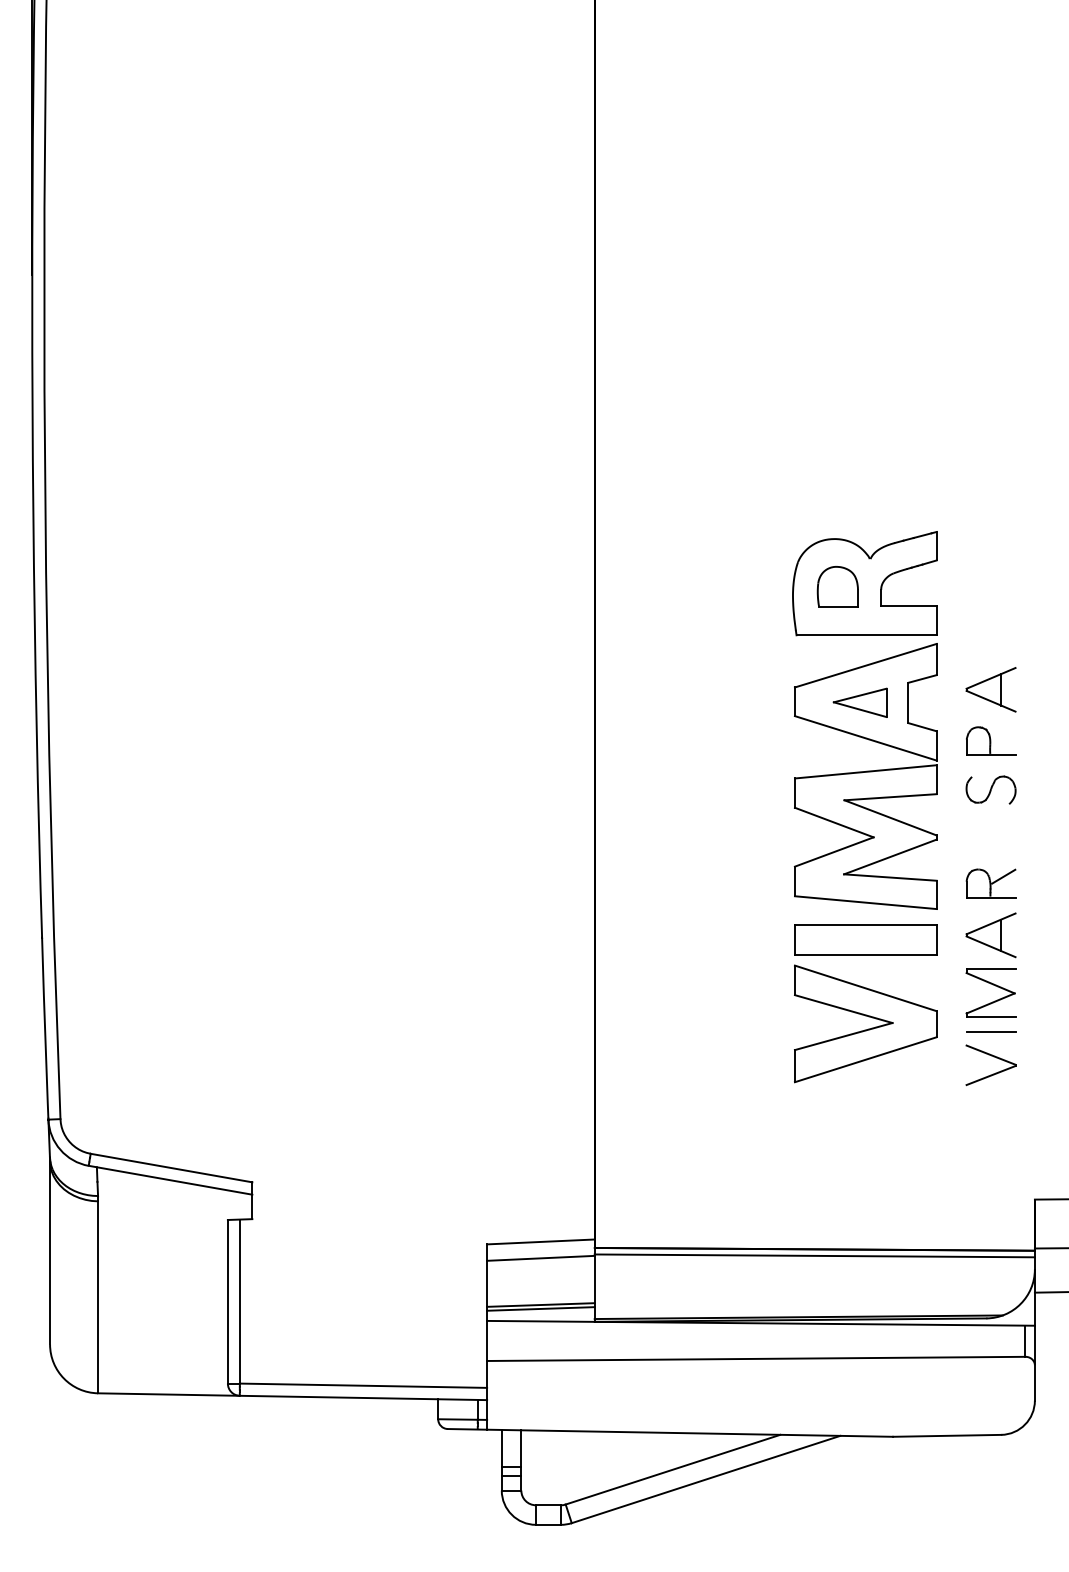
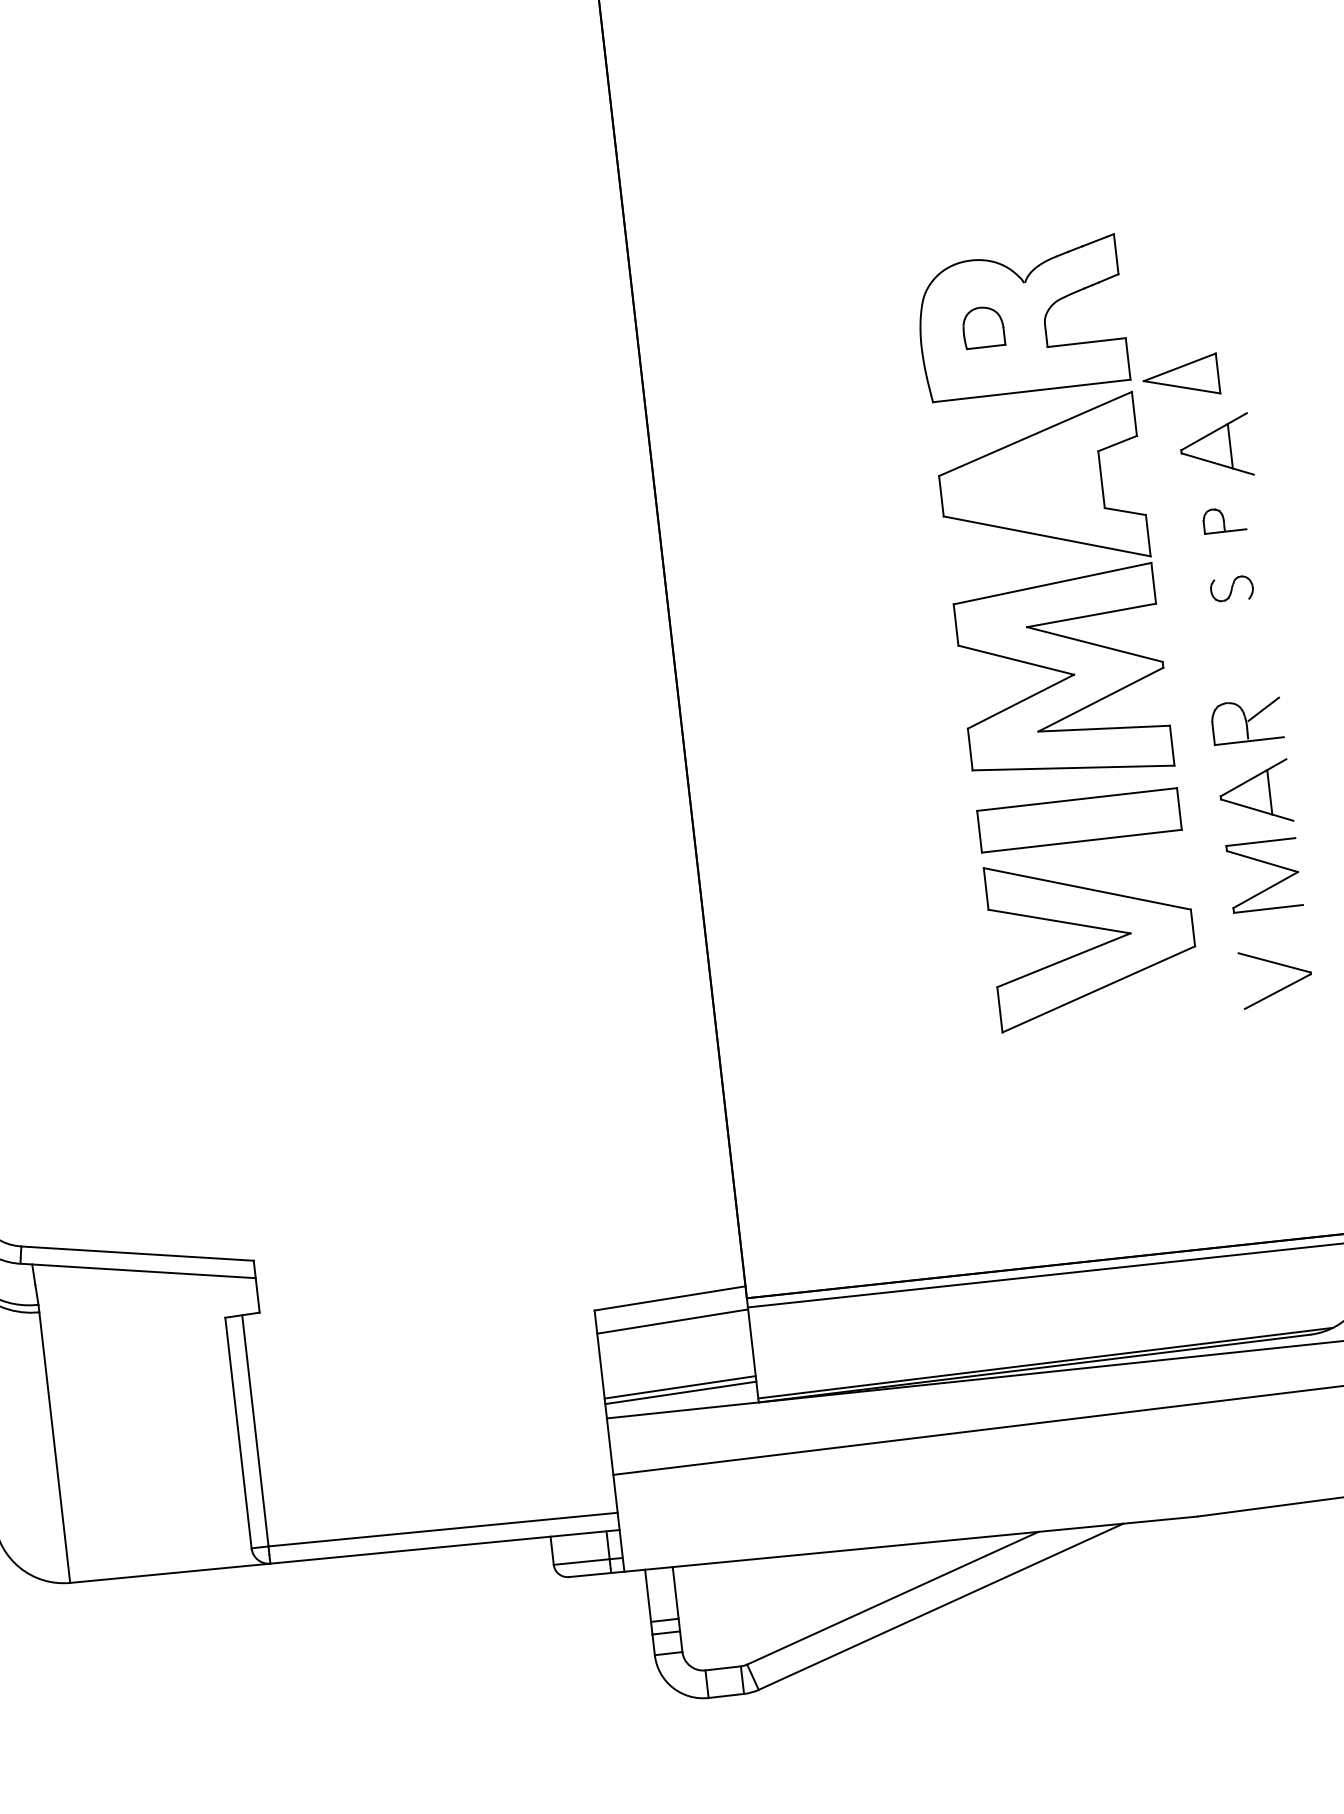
part: (837, 586) -> (982, 326), size x0.7
part: (859, 702) -> (1179, 377), moved
part: (991, 740) -> (1224, 519), size x0.6
part: (990, 789) -> (1231, 588), size x0.6
line: (990, 1032) -> (1270, 931), removed

